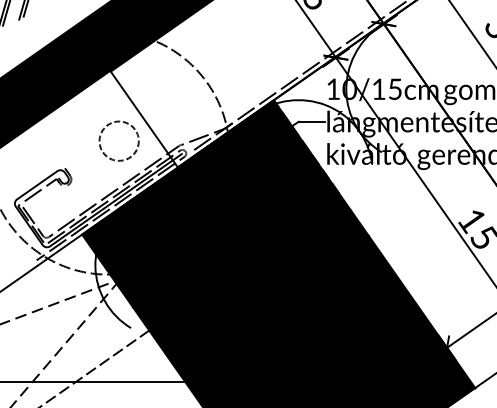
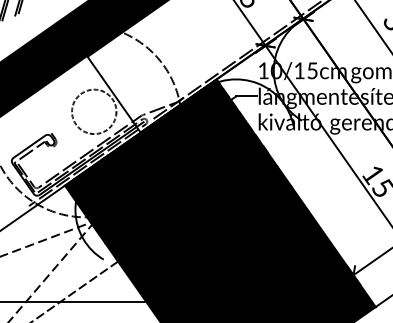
circle: (119, 141) -> (94, 112), size x1.43

